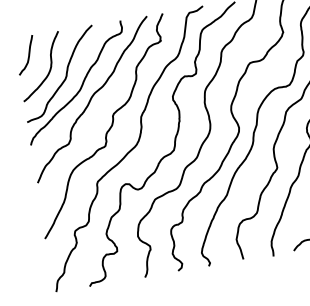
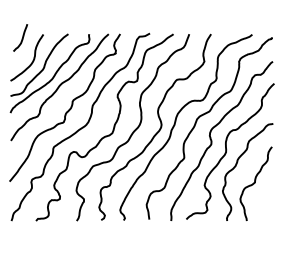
curve: (27, 55) -> (21, 38), moved

